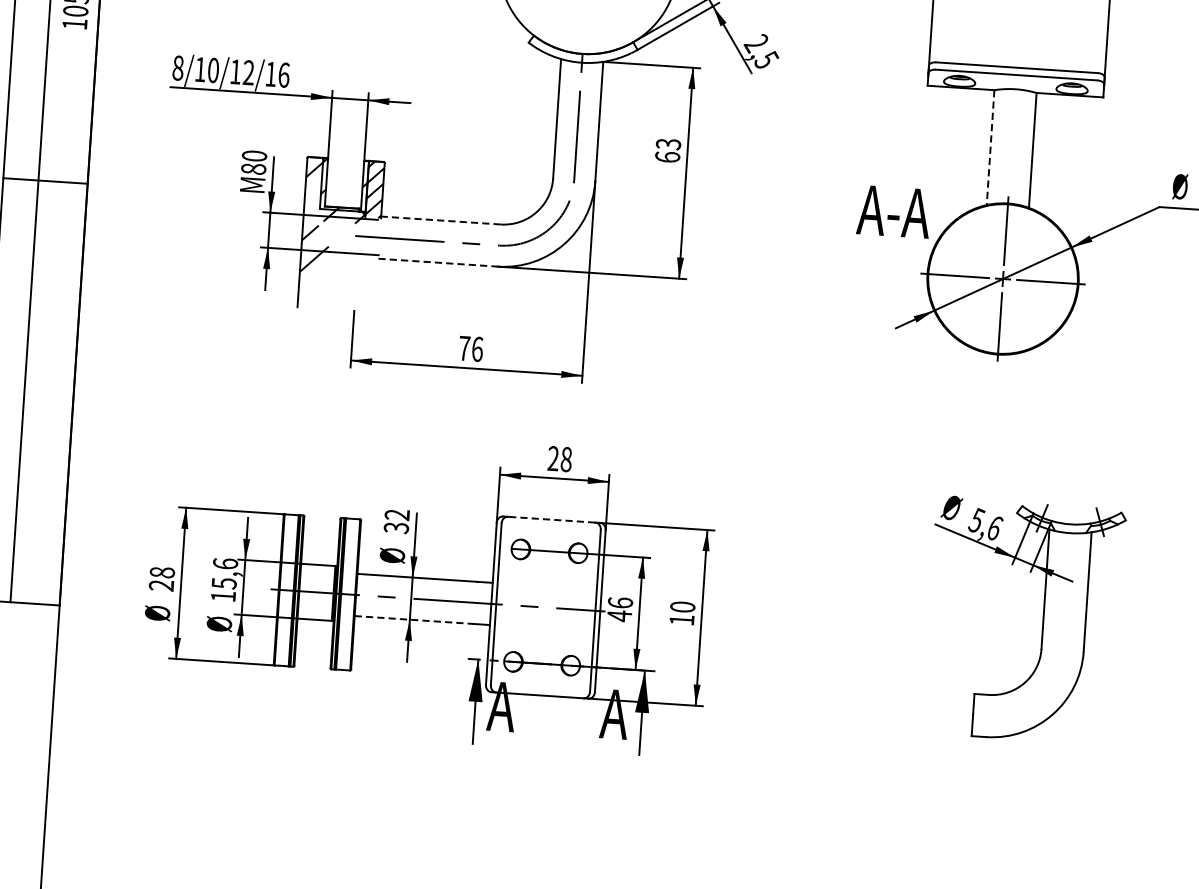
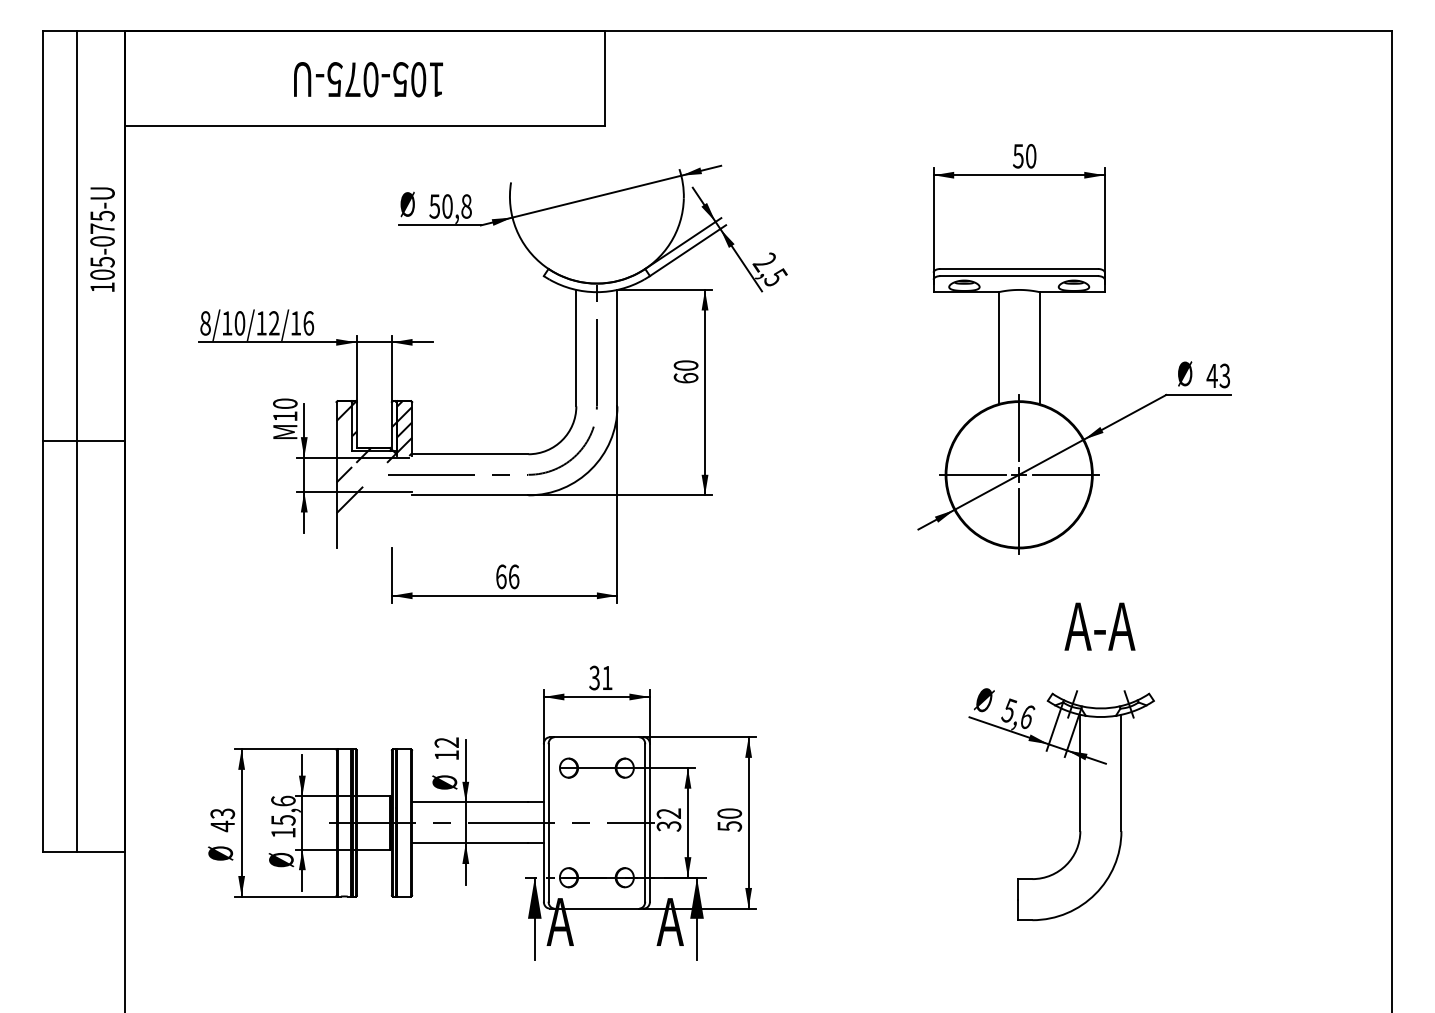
text: (667, 144) -> (685, 365), 63 -> 60
line: (990, 147) -> (998, 348), dashed -> solid
text: (253, 169) -> (285, 416), 80 -> 10
text: (893, 211) -> (1099, 626), moved
line: (440, 220) -> (469, 454), dashed -> solid
line: (438, 262) -> (470, 495), dashed -> solid
text: (464, 348) -> (501, 576), 76 -> 66
text: (559, 458) -> (600, 677), 28 -> 31
line: (551, 519) -> (596, 737), dashed -> solid
text: (396, 528) -> (446, 755), 32 -> 12
text: (161, 579) -> (222, 820), 28 -> 43
text: (619, 609) -> (668, 820), 46 -> 32
line: (414, 620) -> (470, 843), dashed -> solid
text: (681, 620) -> (729, 826), 10 -> 50

